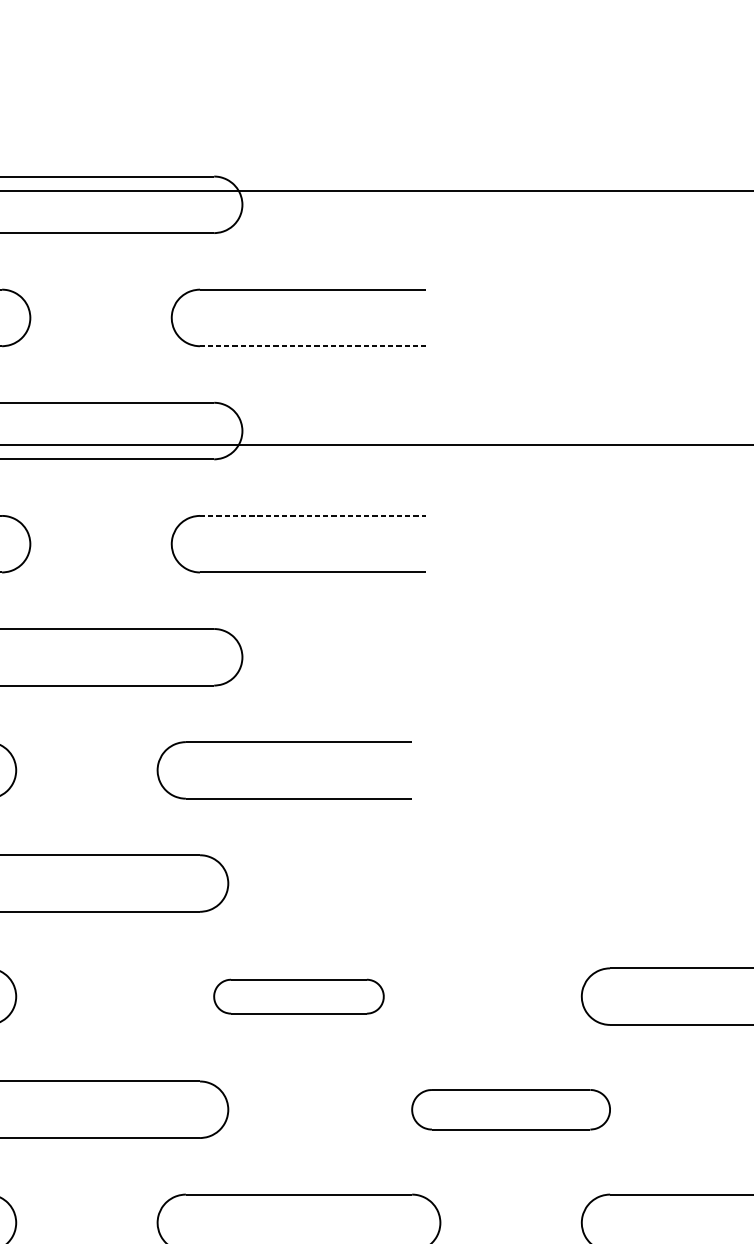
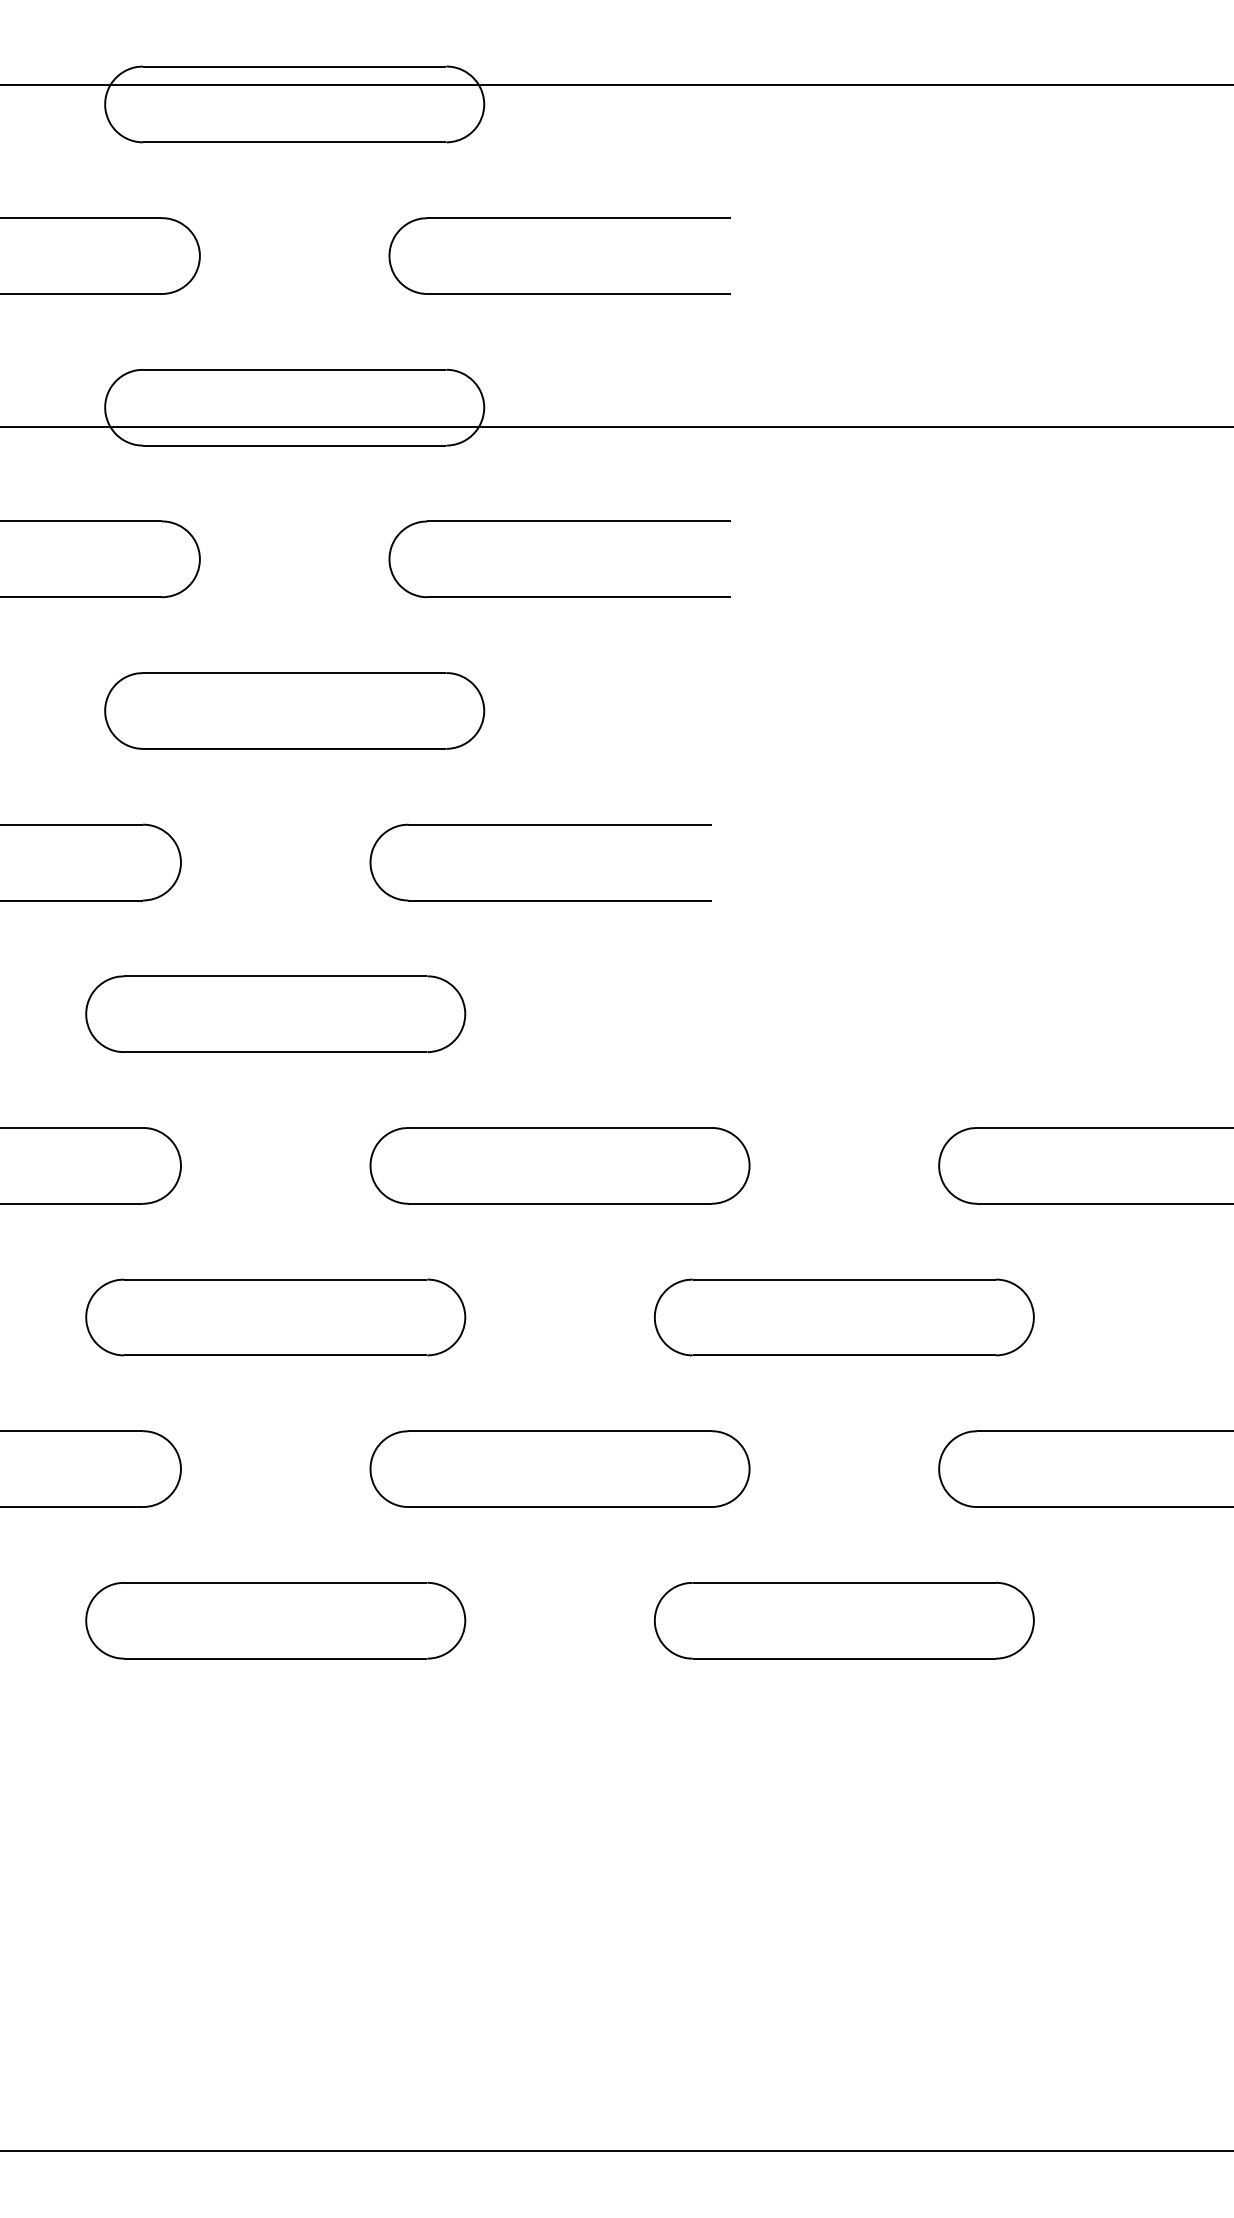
line: (313, 345) -> (579, 293), dashed -> solid
line: (313, 515) -> (579, 521), dashed -> solid
part: (298, 996) -> (559, 1165), size x1.67
part: (511, 1109) -> (844, 1317), size x1.43

